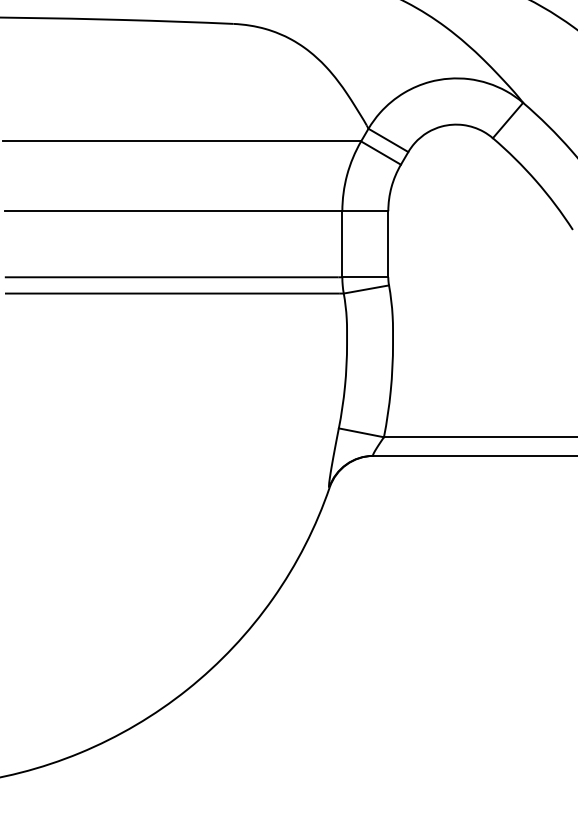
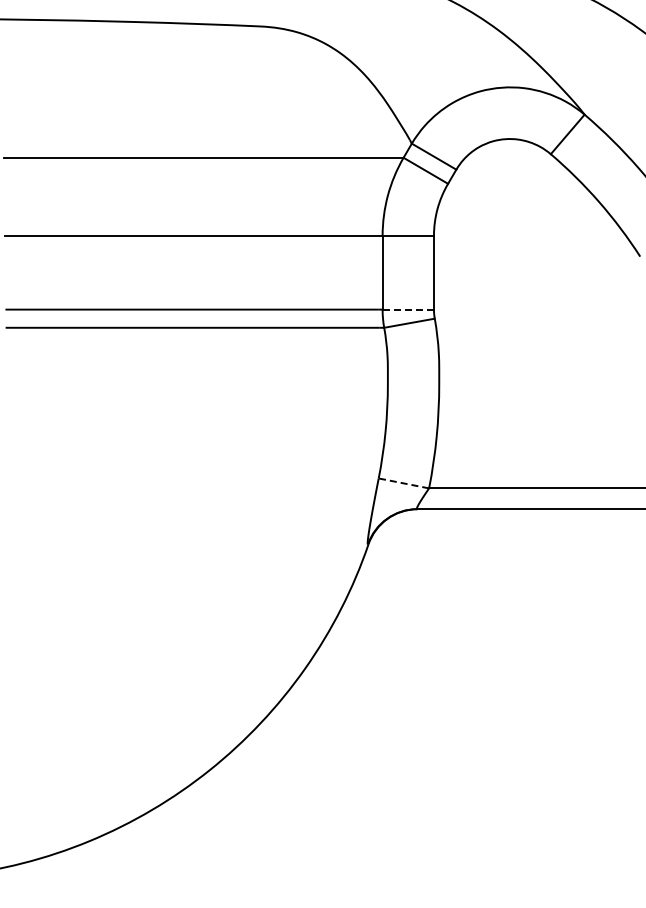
line: (365, 277) -> (408, 309), solid -> dashed
line: (361, 432) -> (403, 483), solid -> dashed

